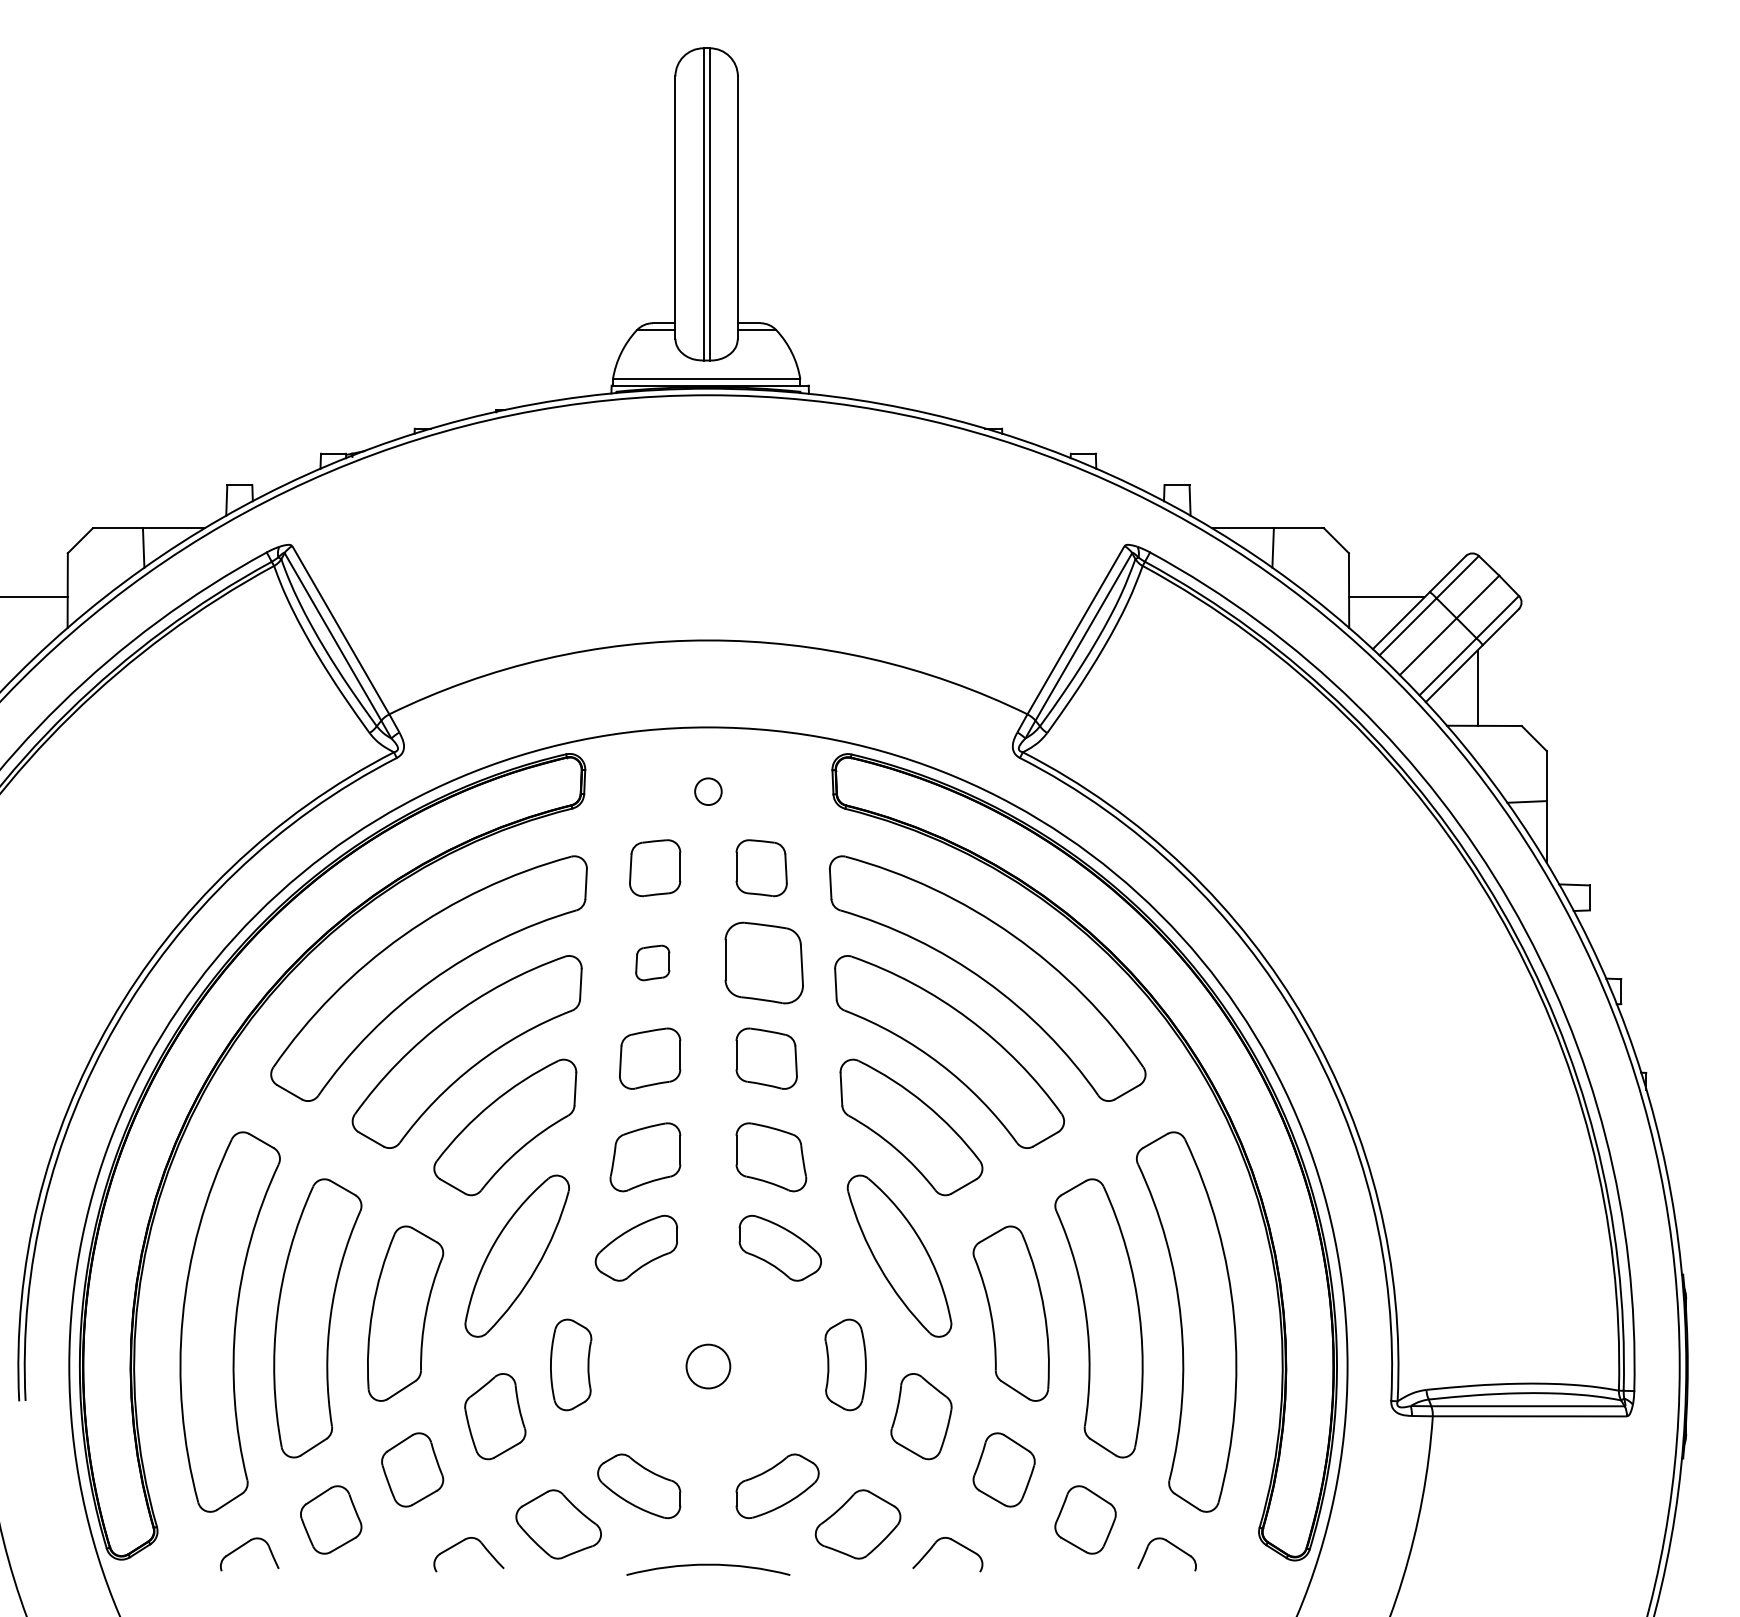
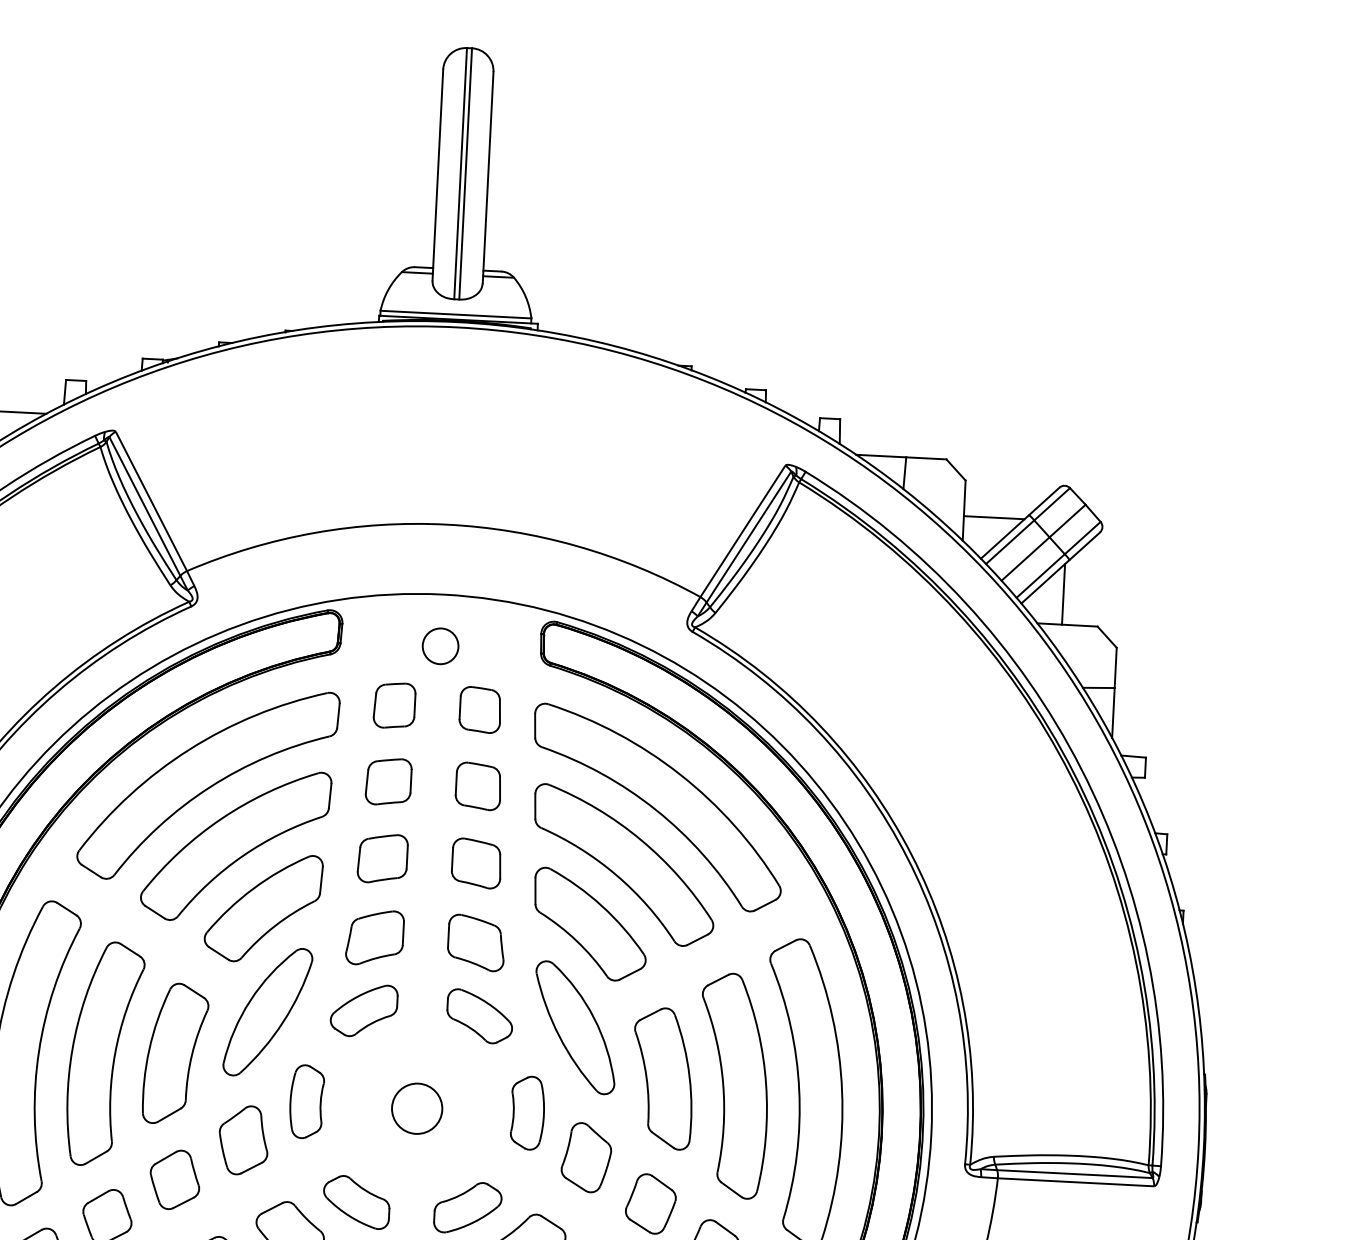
circle: (708, 791) -> (440, 646), size x1.67
part: (652, 962) -> (388, 781), size x1.67
part: (763, 962) -> (477, 785), size x0.71
circle: (708, 1366) -> (417, 1108), size x1.43

